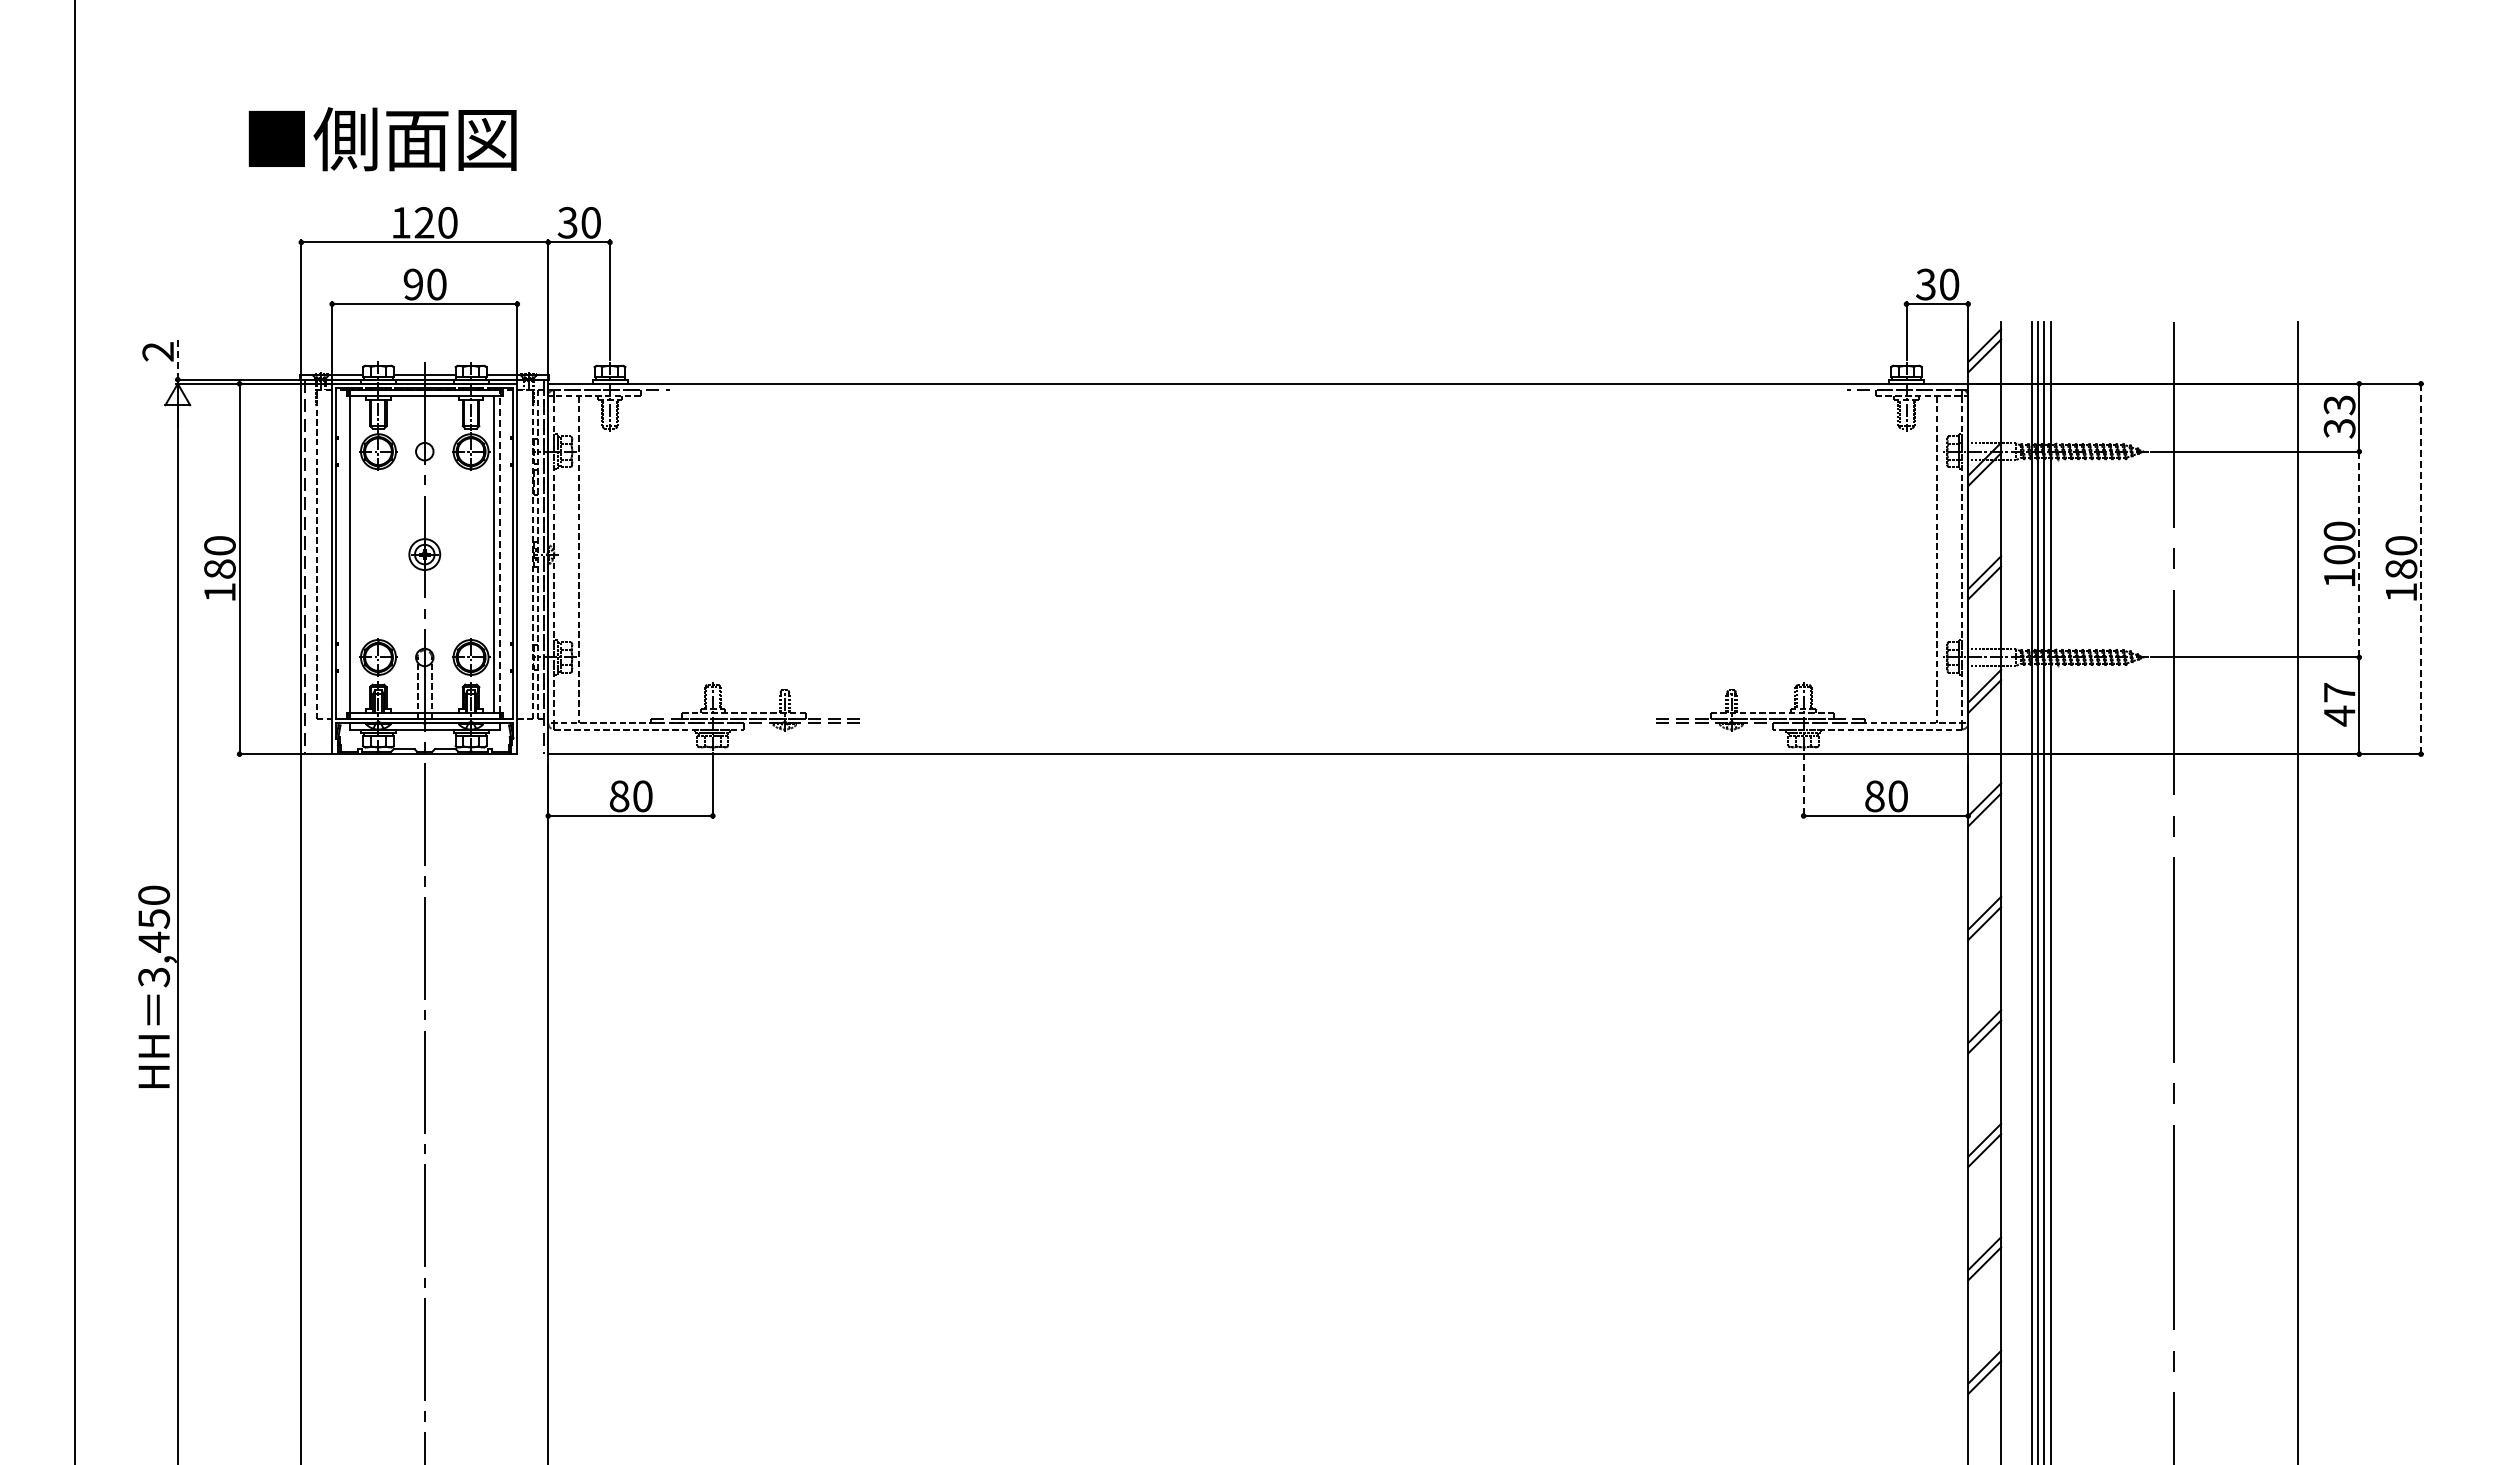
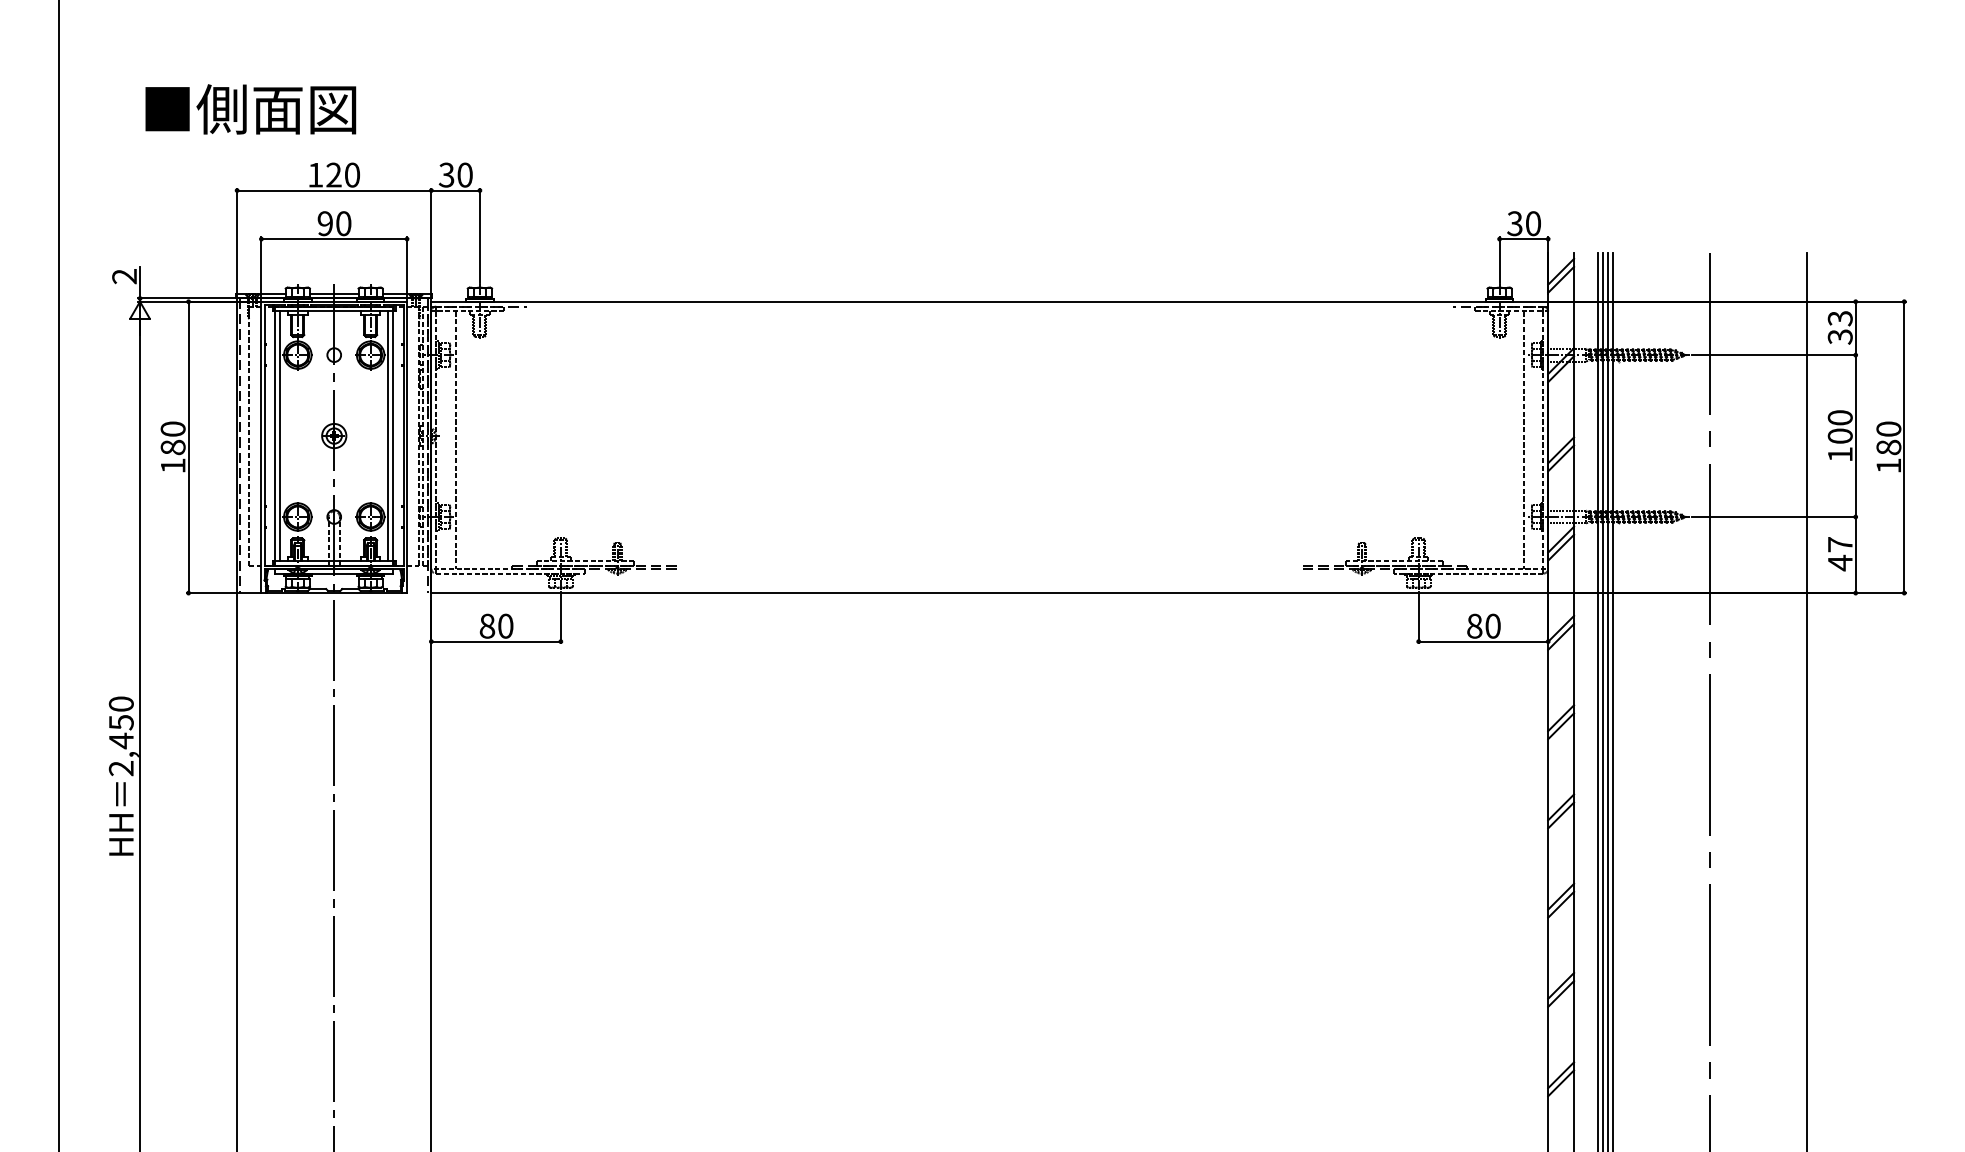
text: (382, 139) -> (250, 109), moved
line: (177, 358) -> (139, 281), dashed -> solid
line: (499, 551) -> (393, 433), dashed -> solid
line: (355, 554) -> (279, 436), added
line: (2359, 554) -> (1855, 436), dashed -> solid
line: (2421, 569) -> (1904, 447), dashed -> solid
line: (1803, 785) -> (1418, 617), dashed -> solid
text: (154, 977) -> (121, 768), 3,450 -> 2,450

